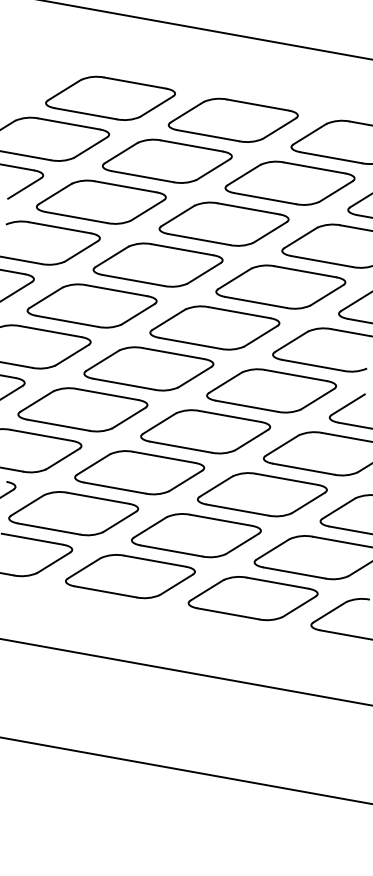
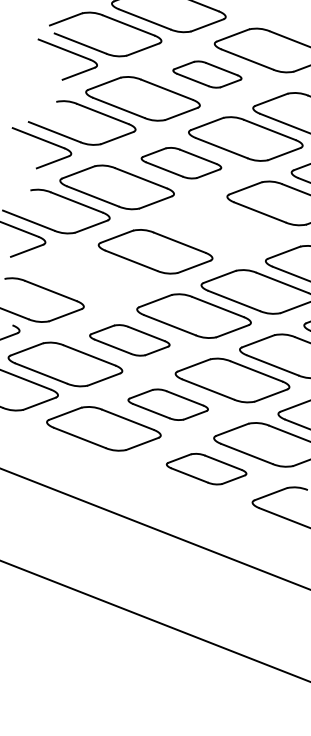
part: (167, 160) -> (207, 73), size x0.6
part: (157, 264) -> (181, 162), size x0.7
part: (214, 327) -> (219, 227), removed
part: (82, 409) -> (91, 275), removed
part: (139, 472) -> (129, 340), size x0.7
part: (196, 535) -> (168, 404), size x0.7
part: (252, 598) -> (206, 468), size x0.7

